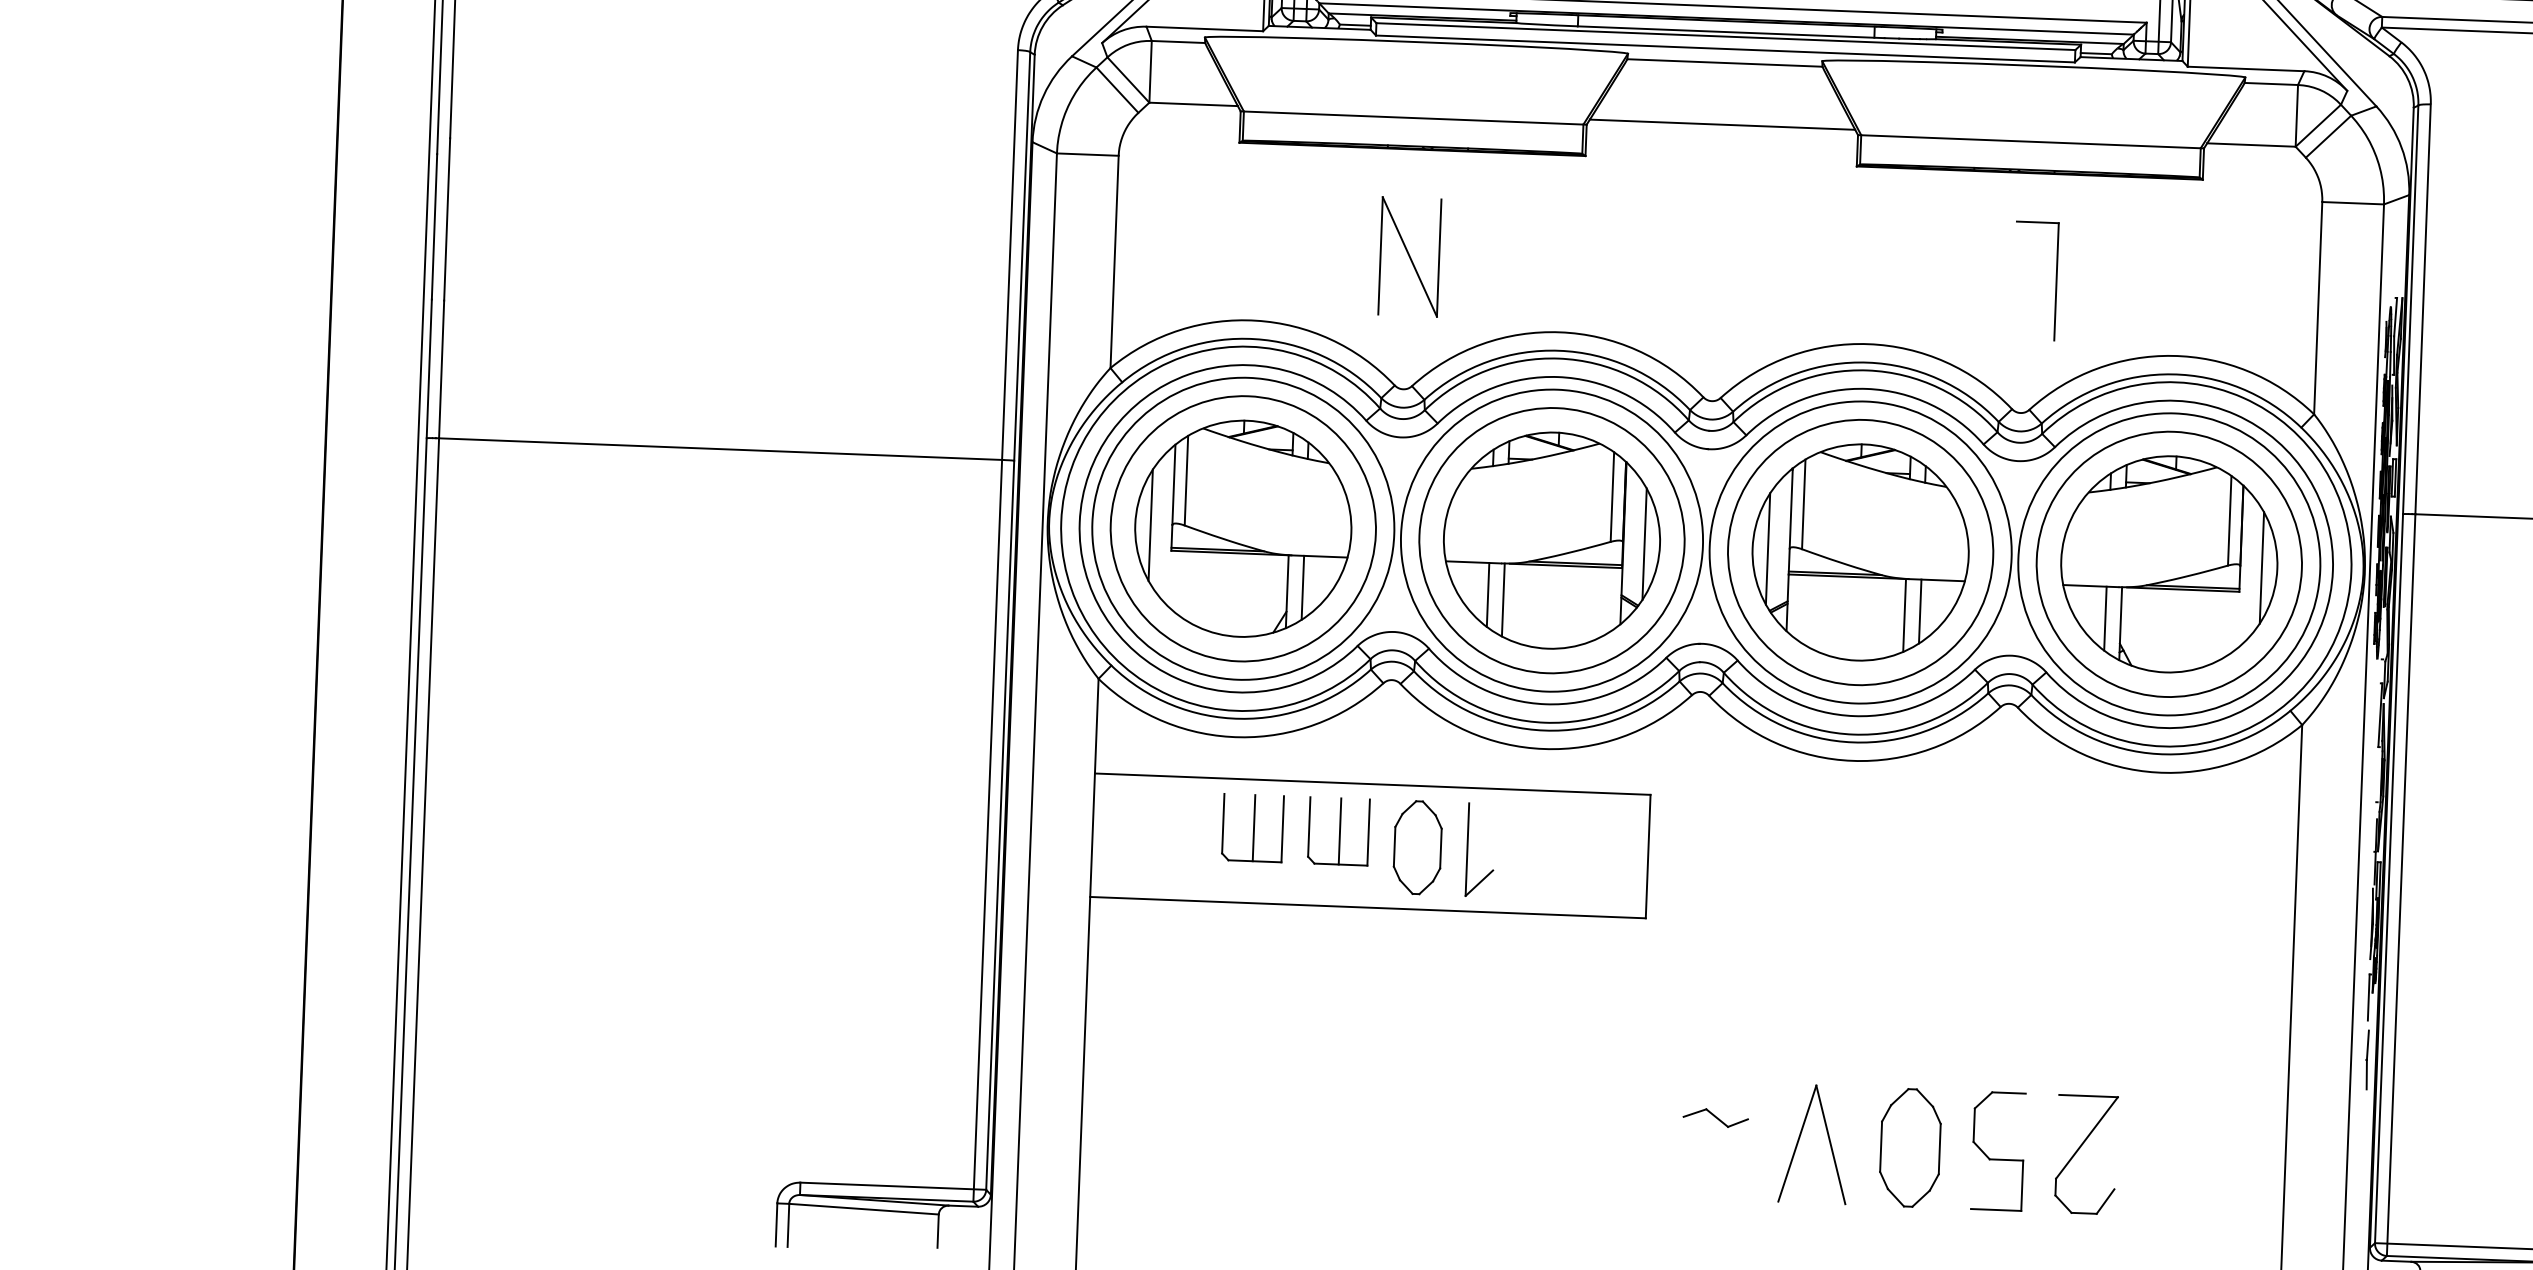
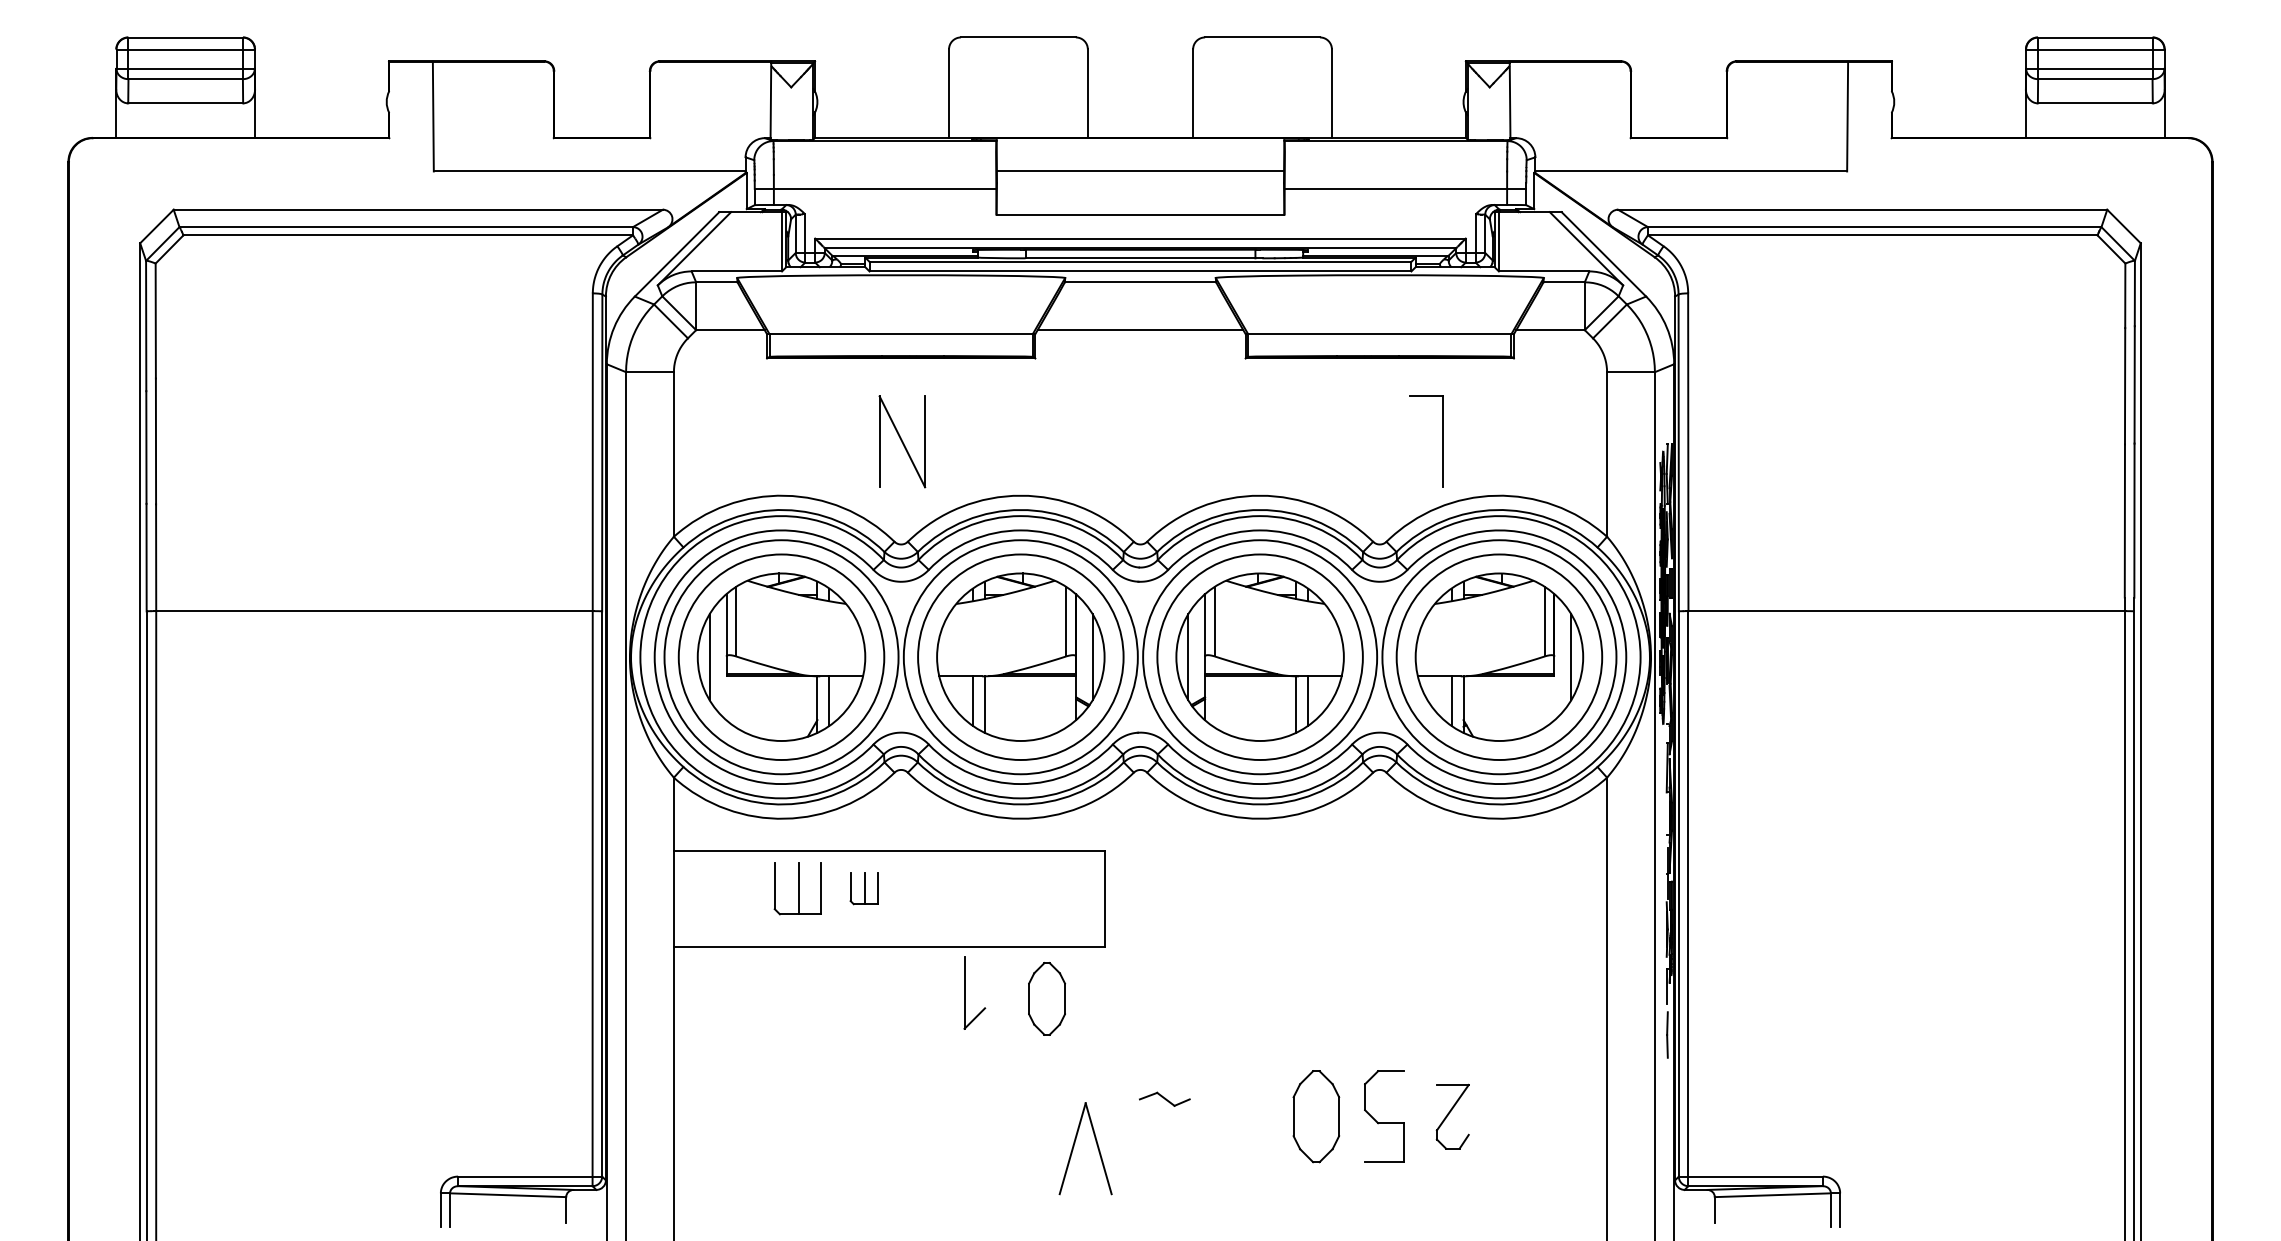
part: (2056, 281) -> (1442, 441), moved
part: (1338, 831) -> (864, 888), size x0.6
part: (1417, 847) -> (1046, 998), moved
part: (1468, 849) -> (965, 992), moved
part: (1801, 1137) -> (1075, 1143), moved
part: (2086, 1154) -> (1452, 1116), size x0.7

